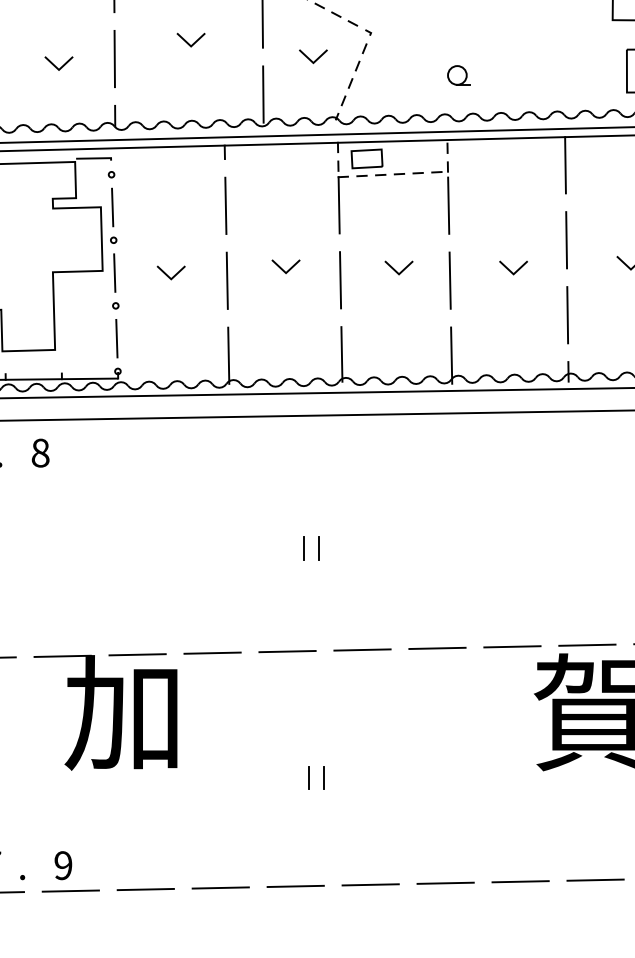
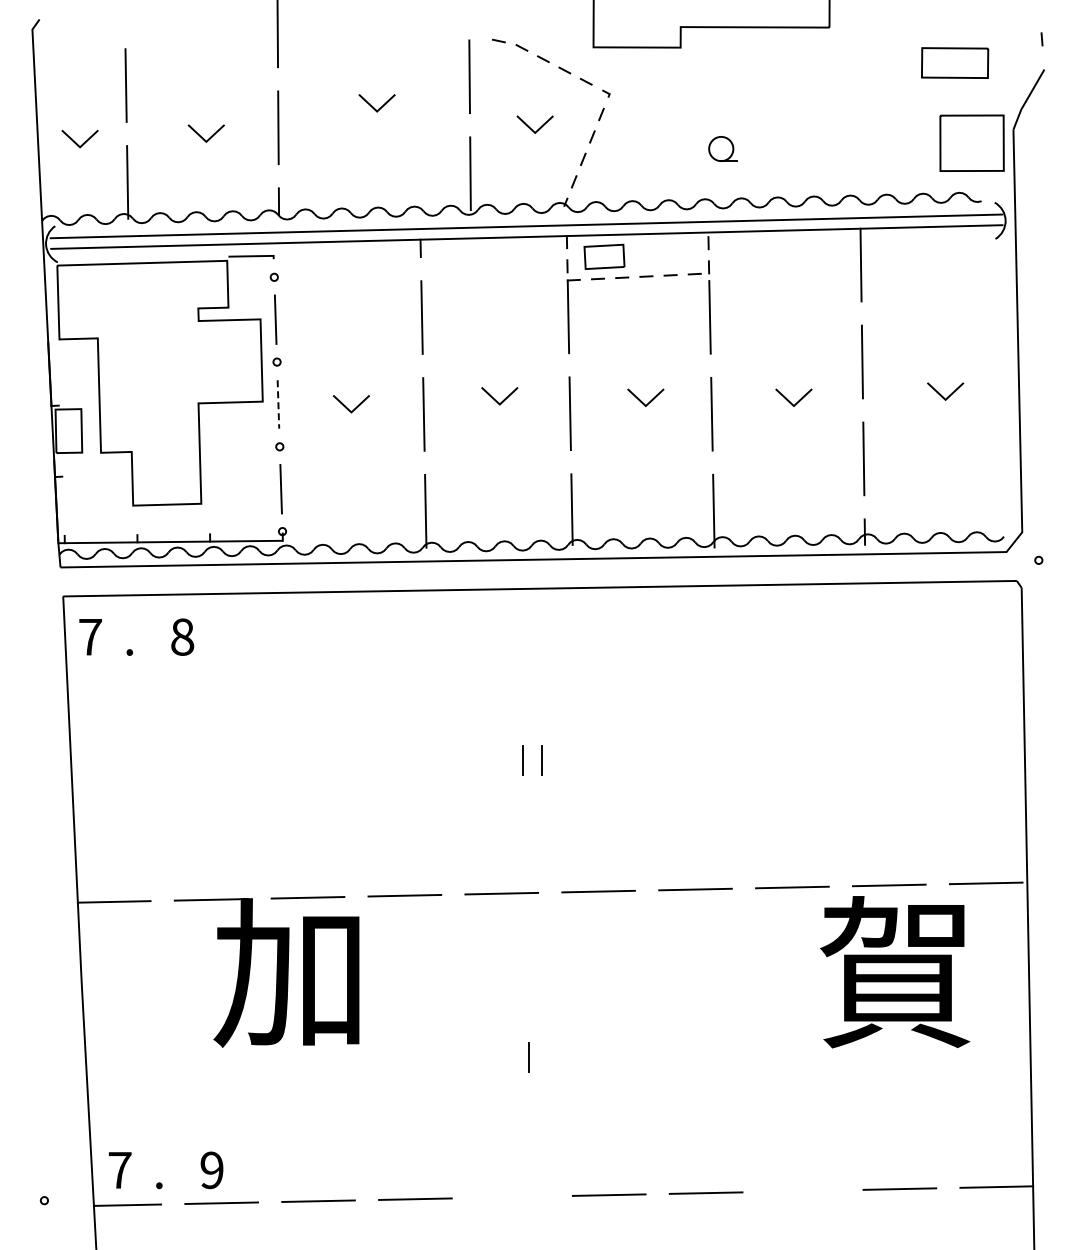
line: (114, 273) -> (278, 404), solid -> dashed
line: (323, 777) -> (548, 1056), removed
line: (520, 881) -> (802, 1190), removed
line: (295, 885) -> (512, 1196), removed

